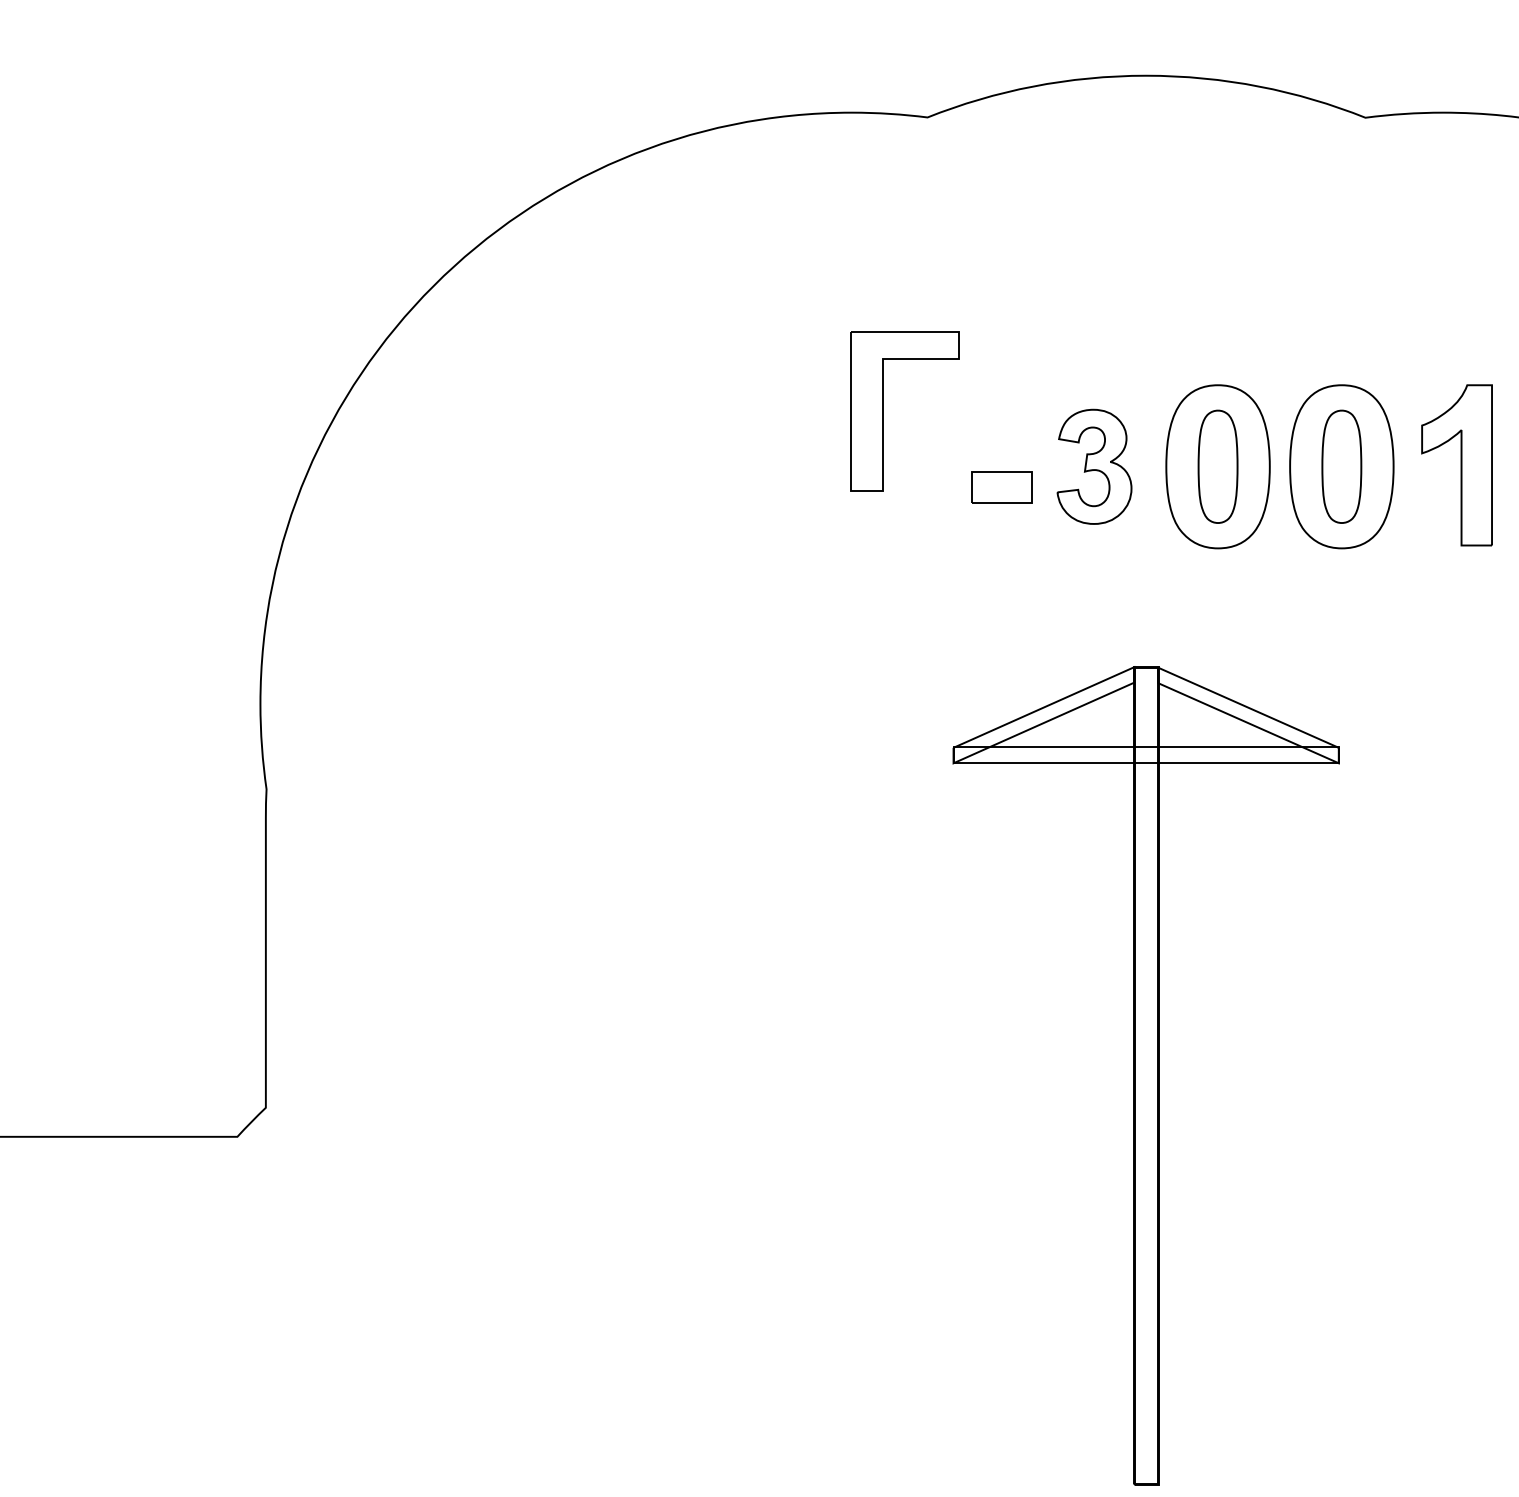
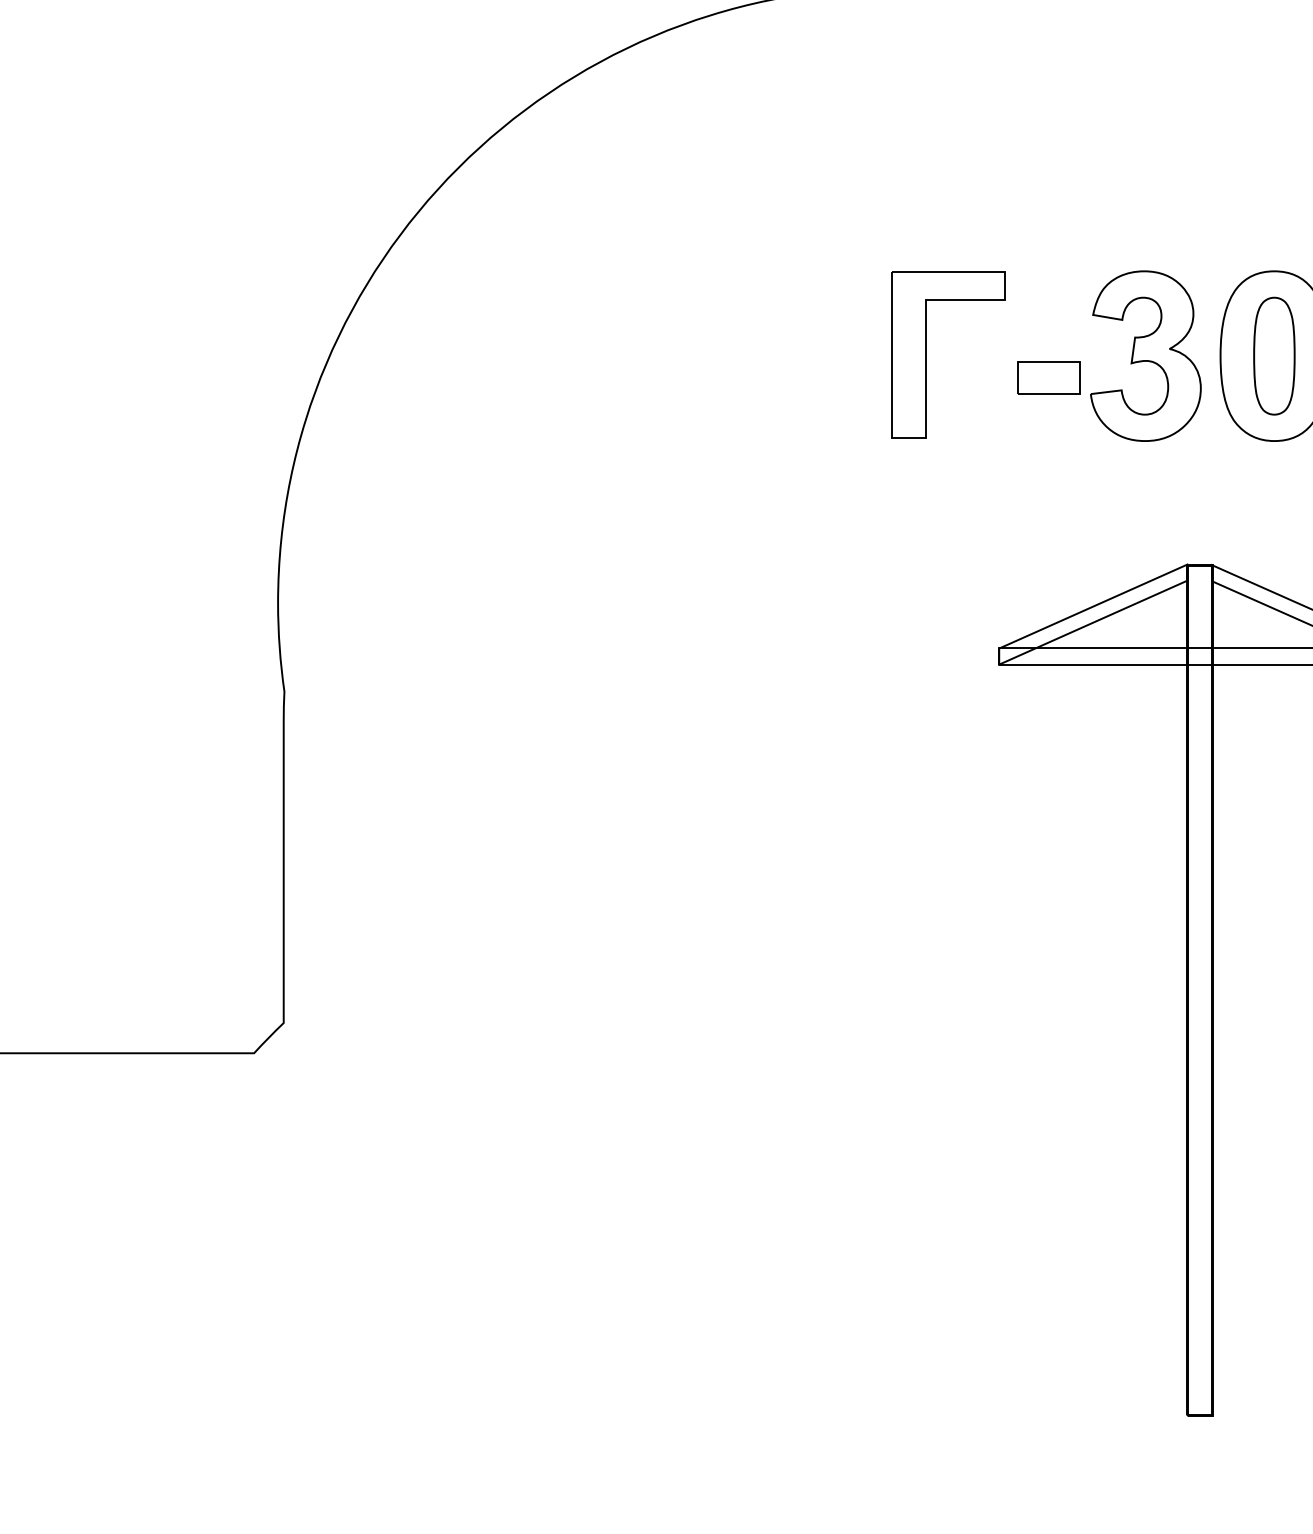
part: (883, 411) -> (926, 354), moved
part: (1094, 466) -> (1145, 355), size x1.43

